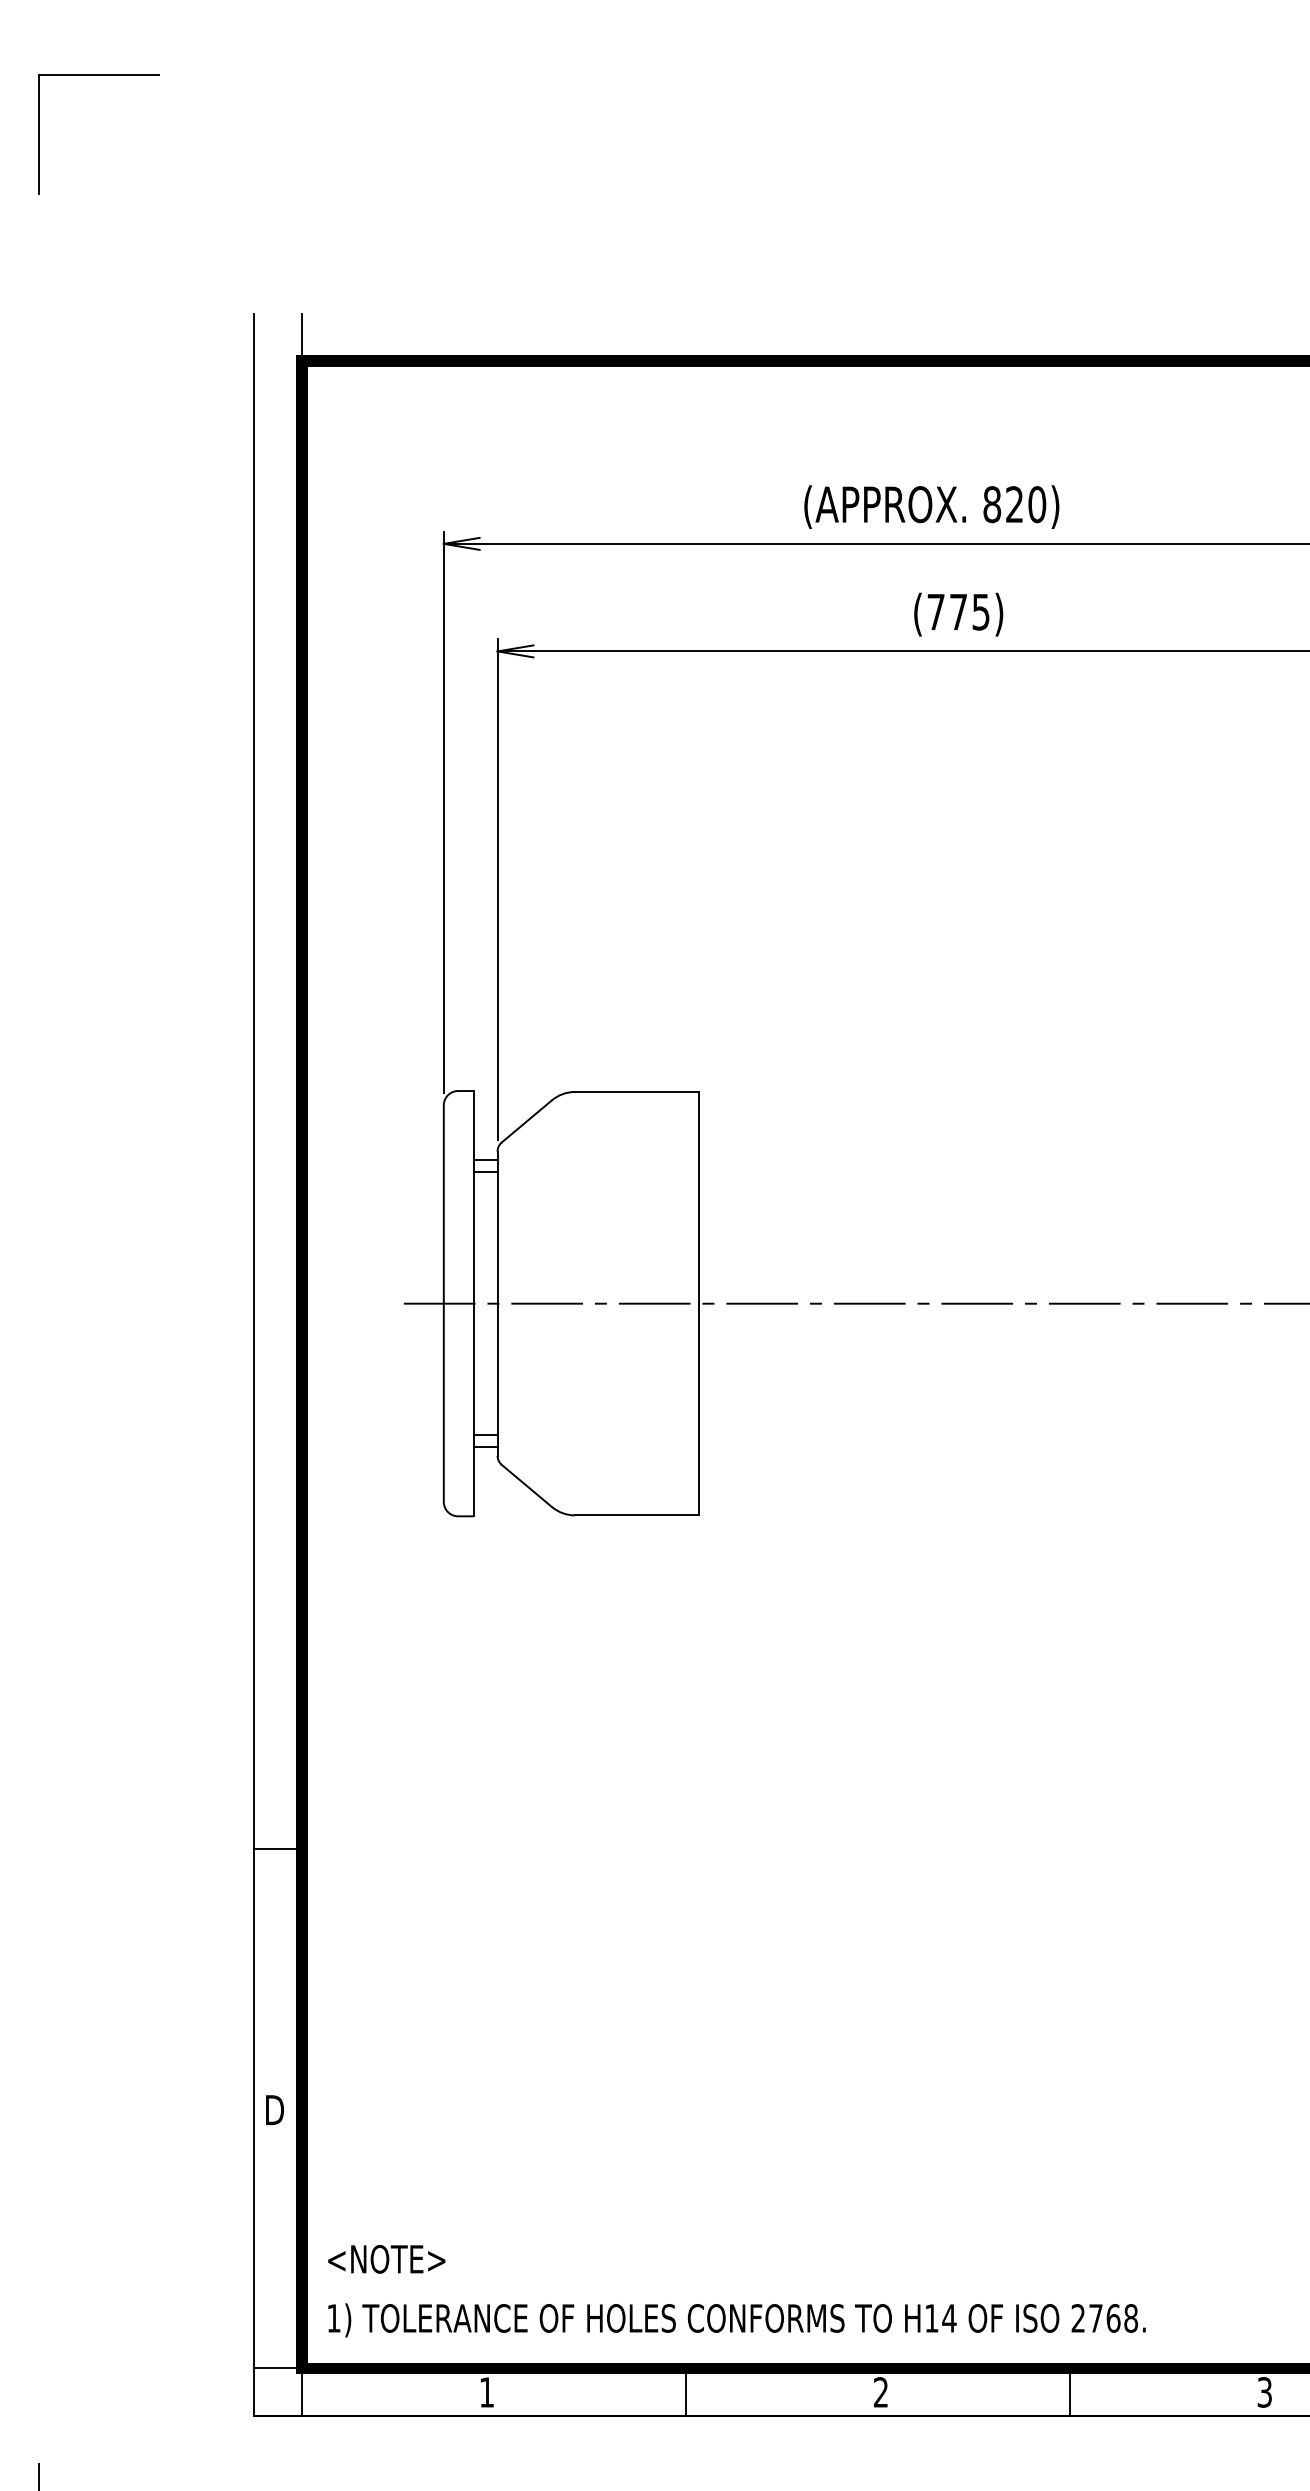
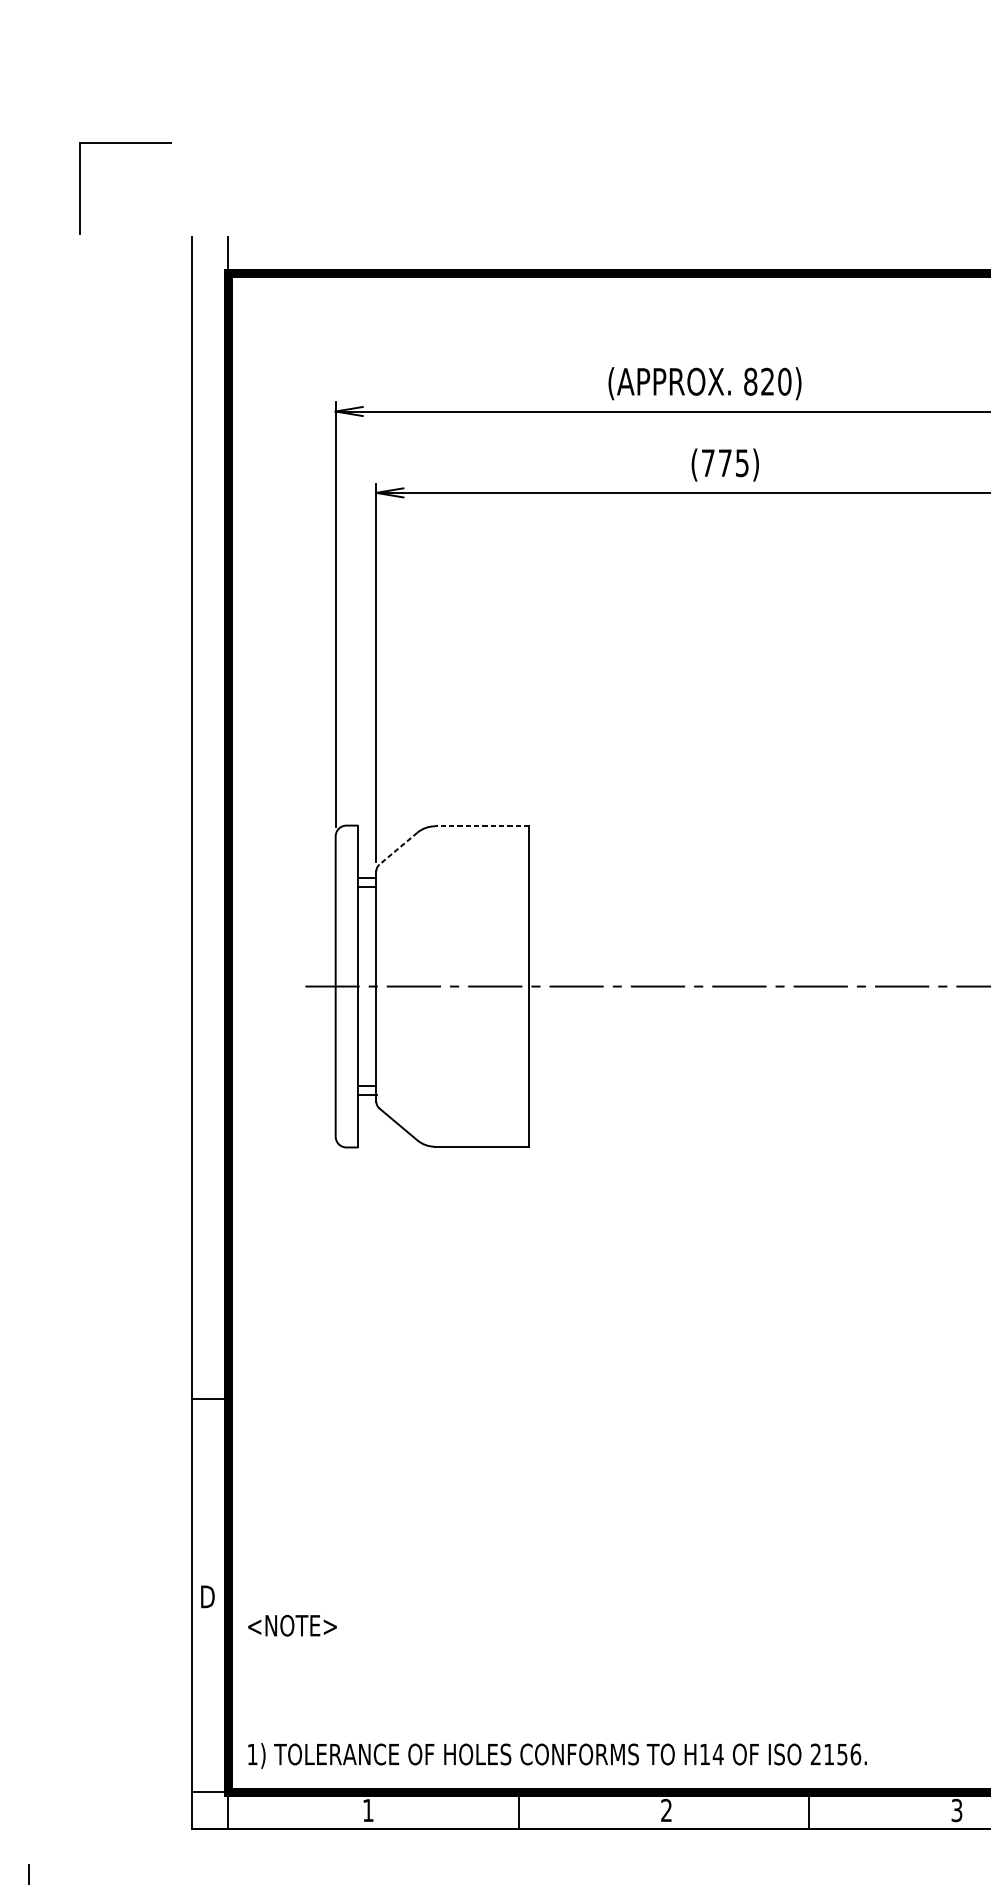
part: (98, 75) -> (125, 144), moved
line: (636, 1091) -> (481, 825), solid -> dashed
line: (526, 1121) -> (398, 848), solid -> dashed
text: (386, 2258) -> (292, 1625), moved
text: (1113, 2318) -> (842, 1754), 2768. -> 2156.

